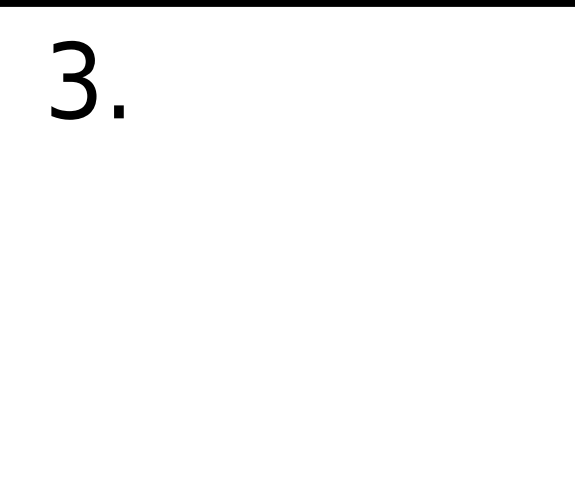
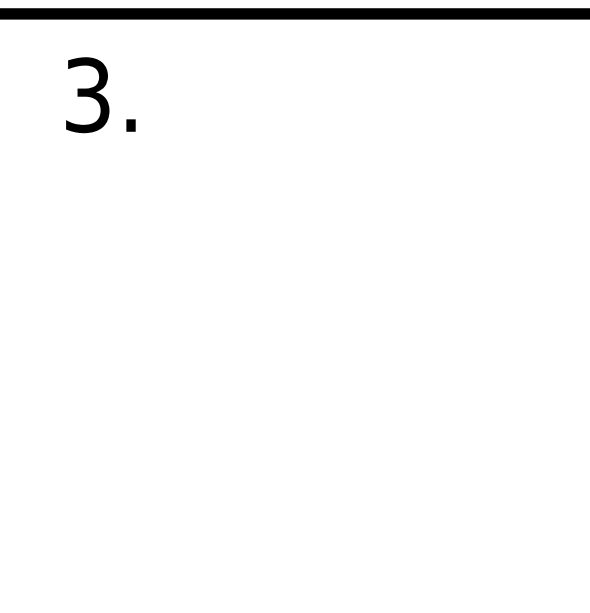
text: (87, 80) -> (100, 95), moved

